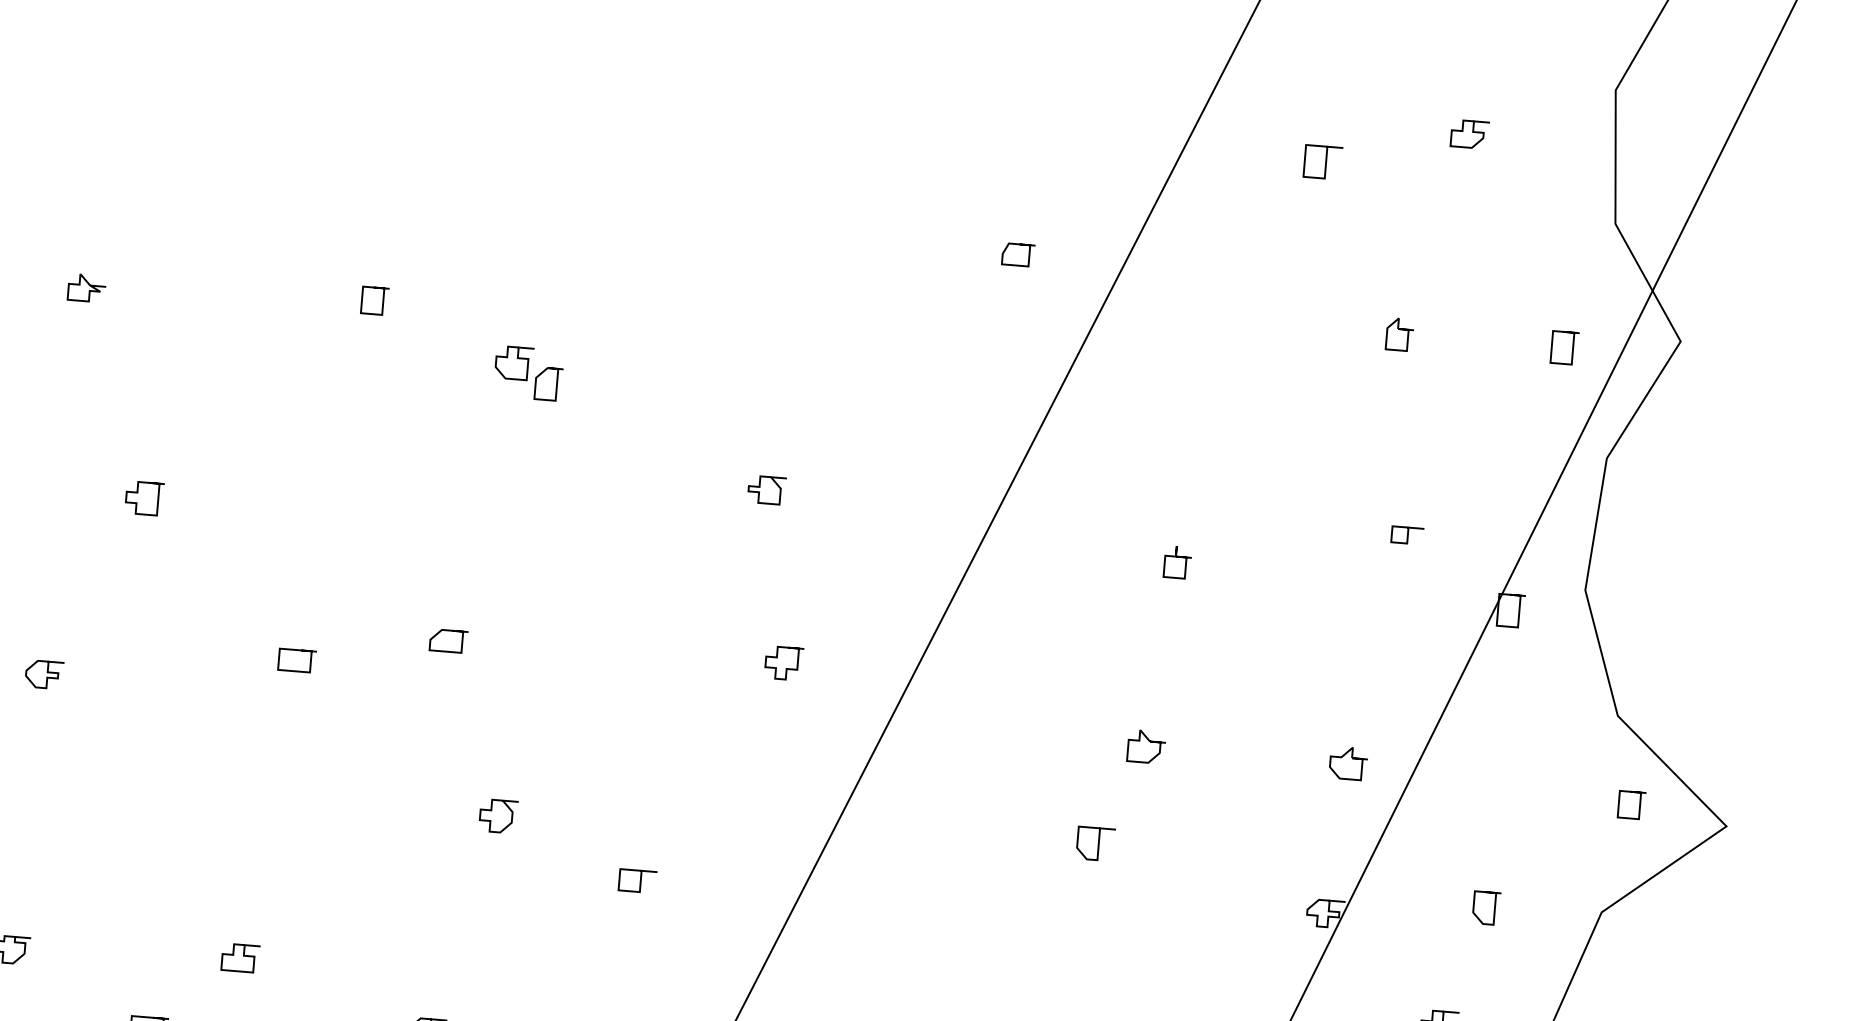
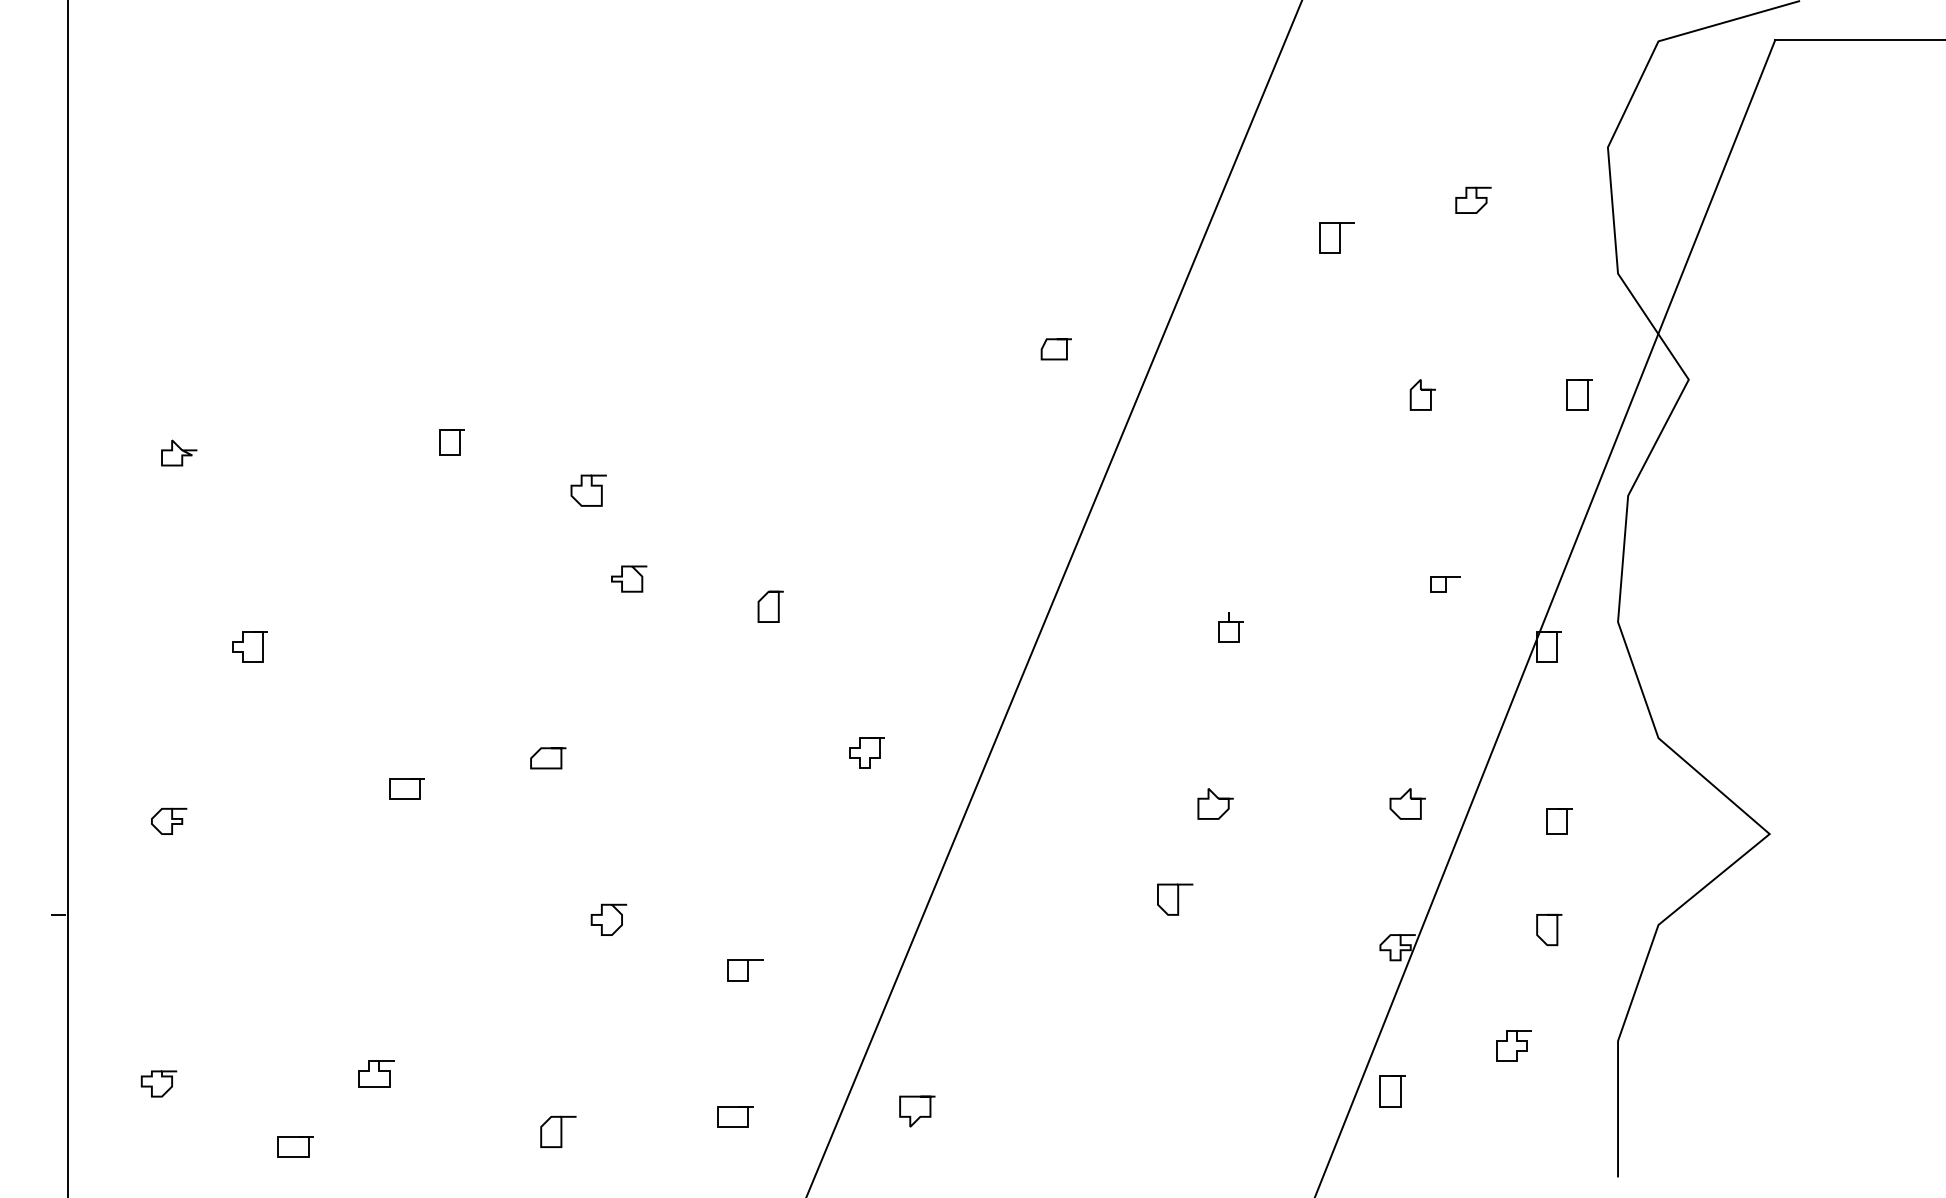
curve: (555, 384) -> (777, 606), moved
curve: (759, 487) -> (622, 577), moved
curve: (1639, 805) -> (1566, 821), moved

